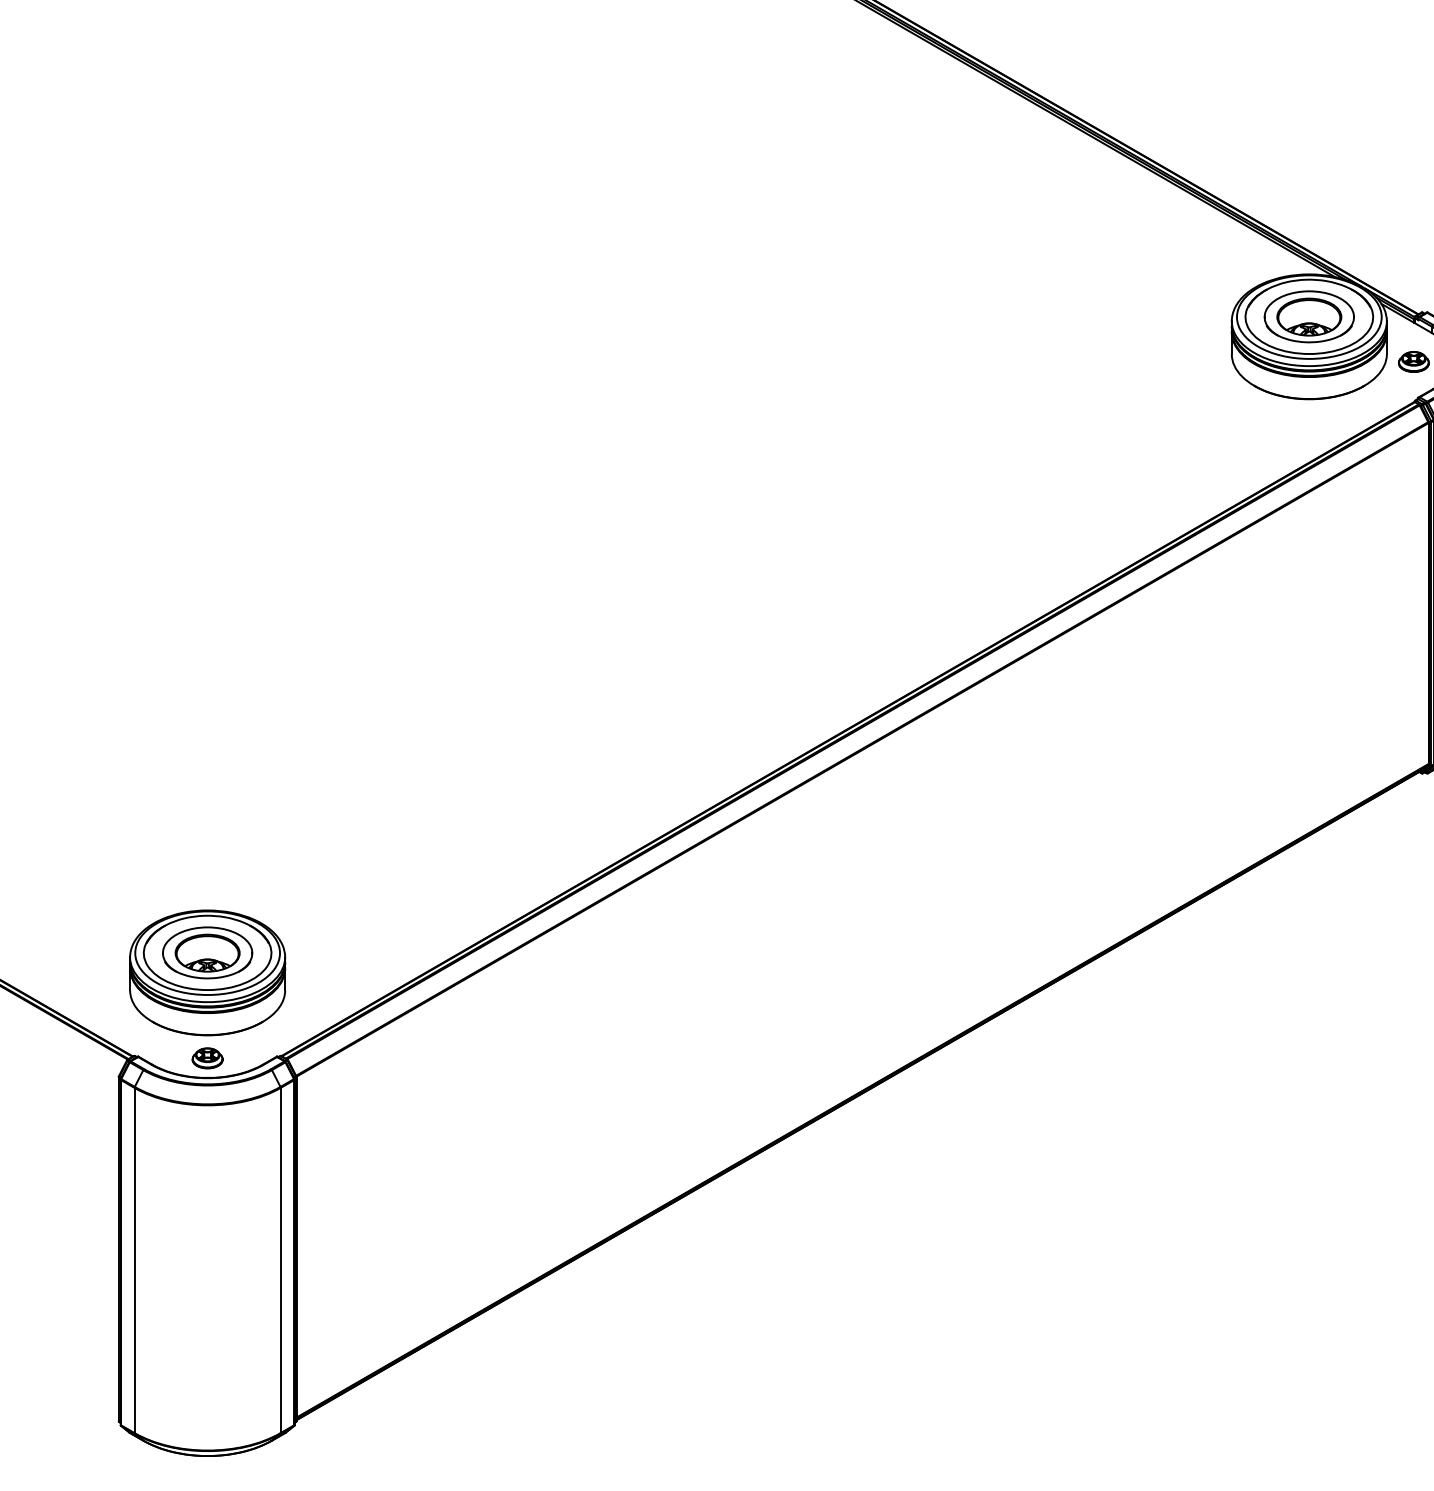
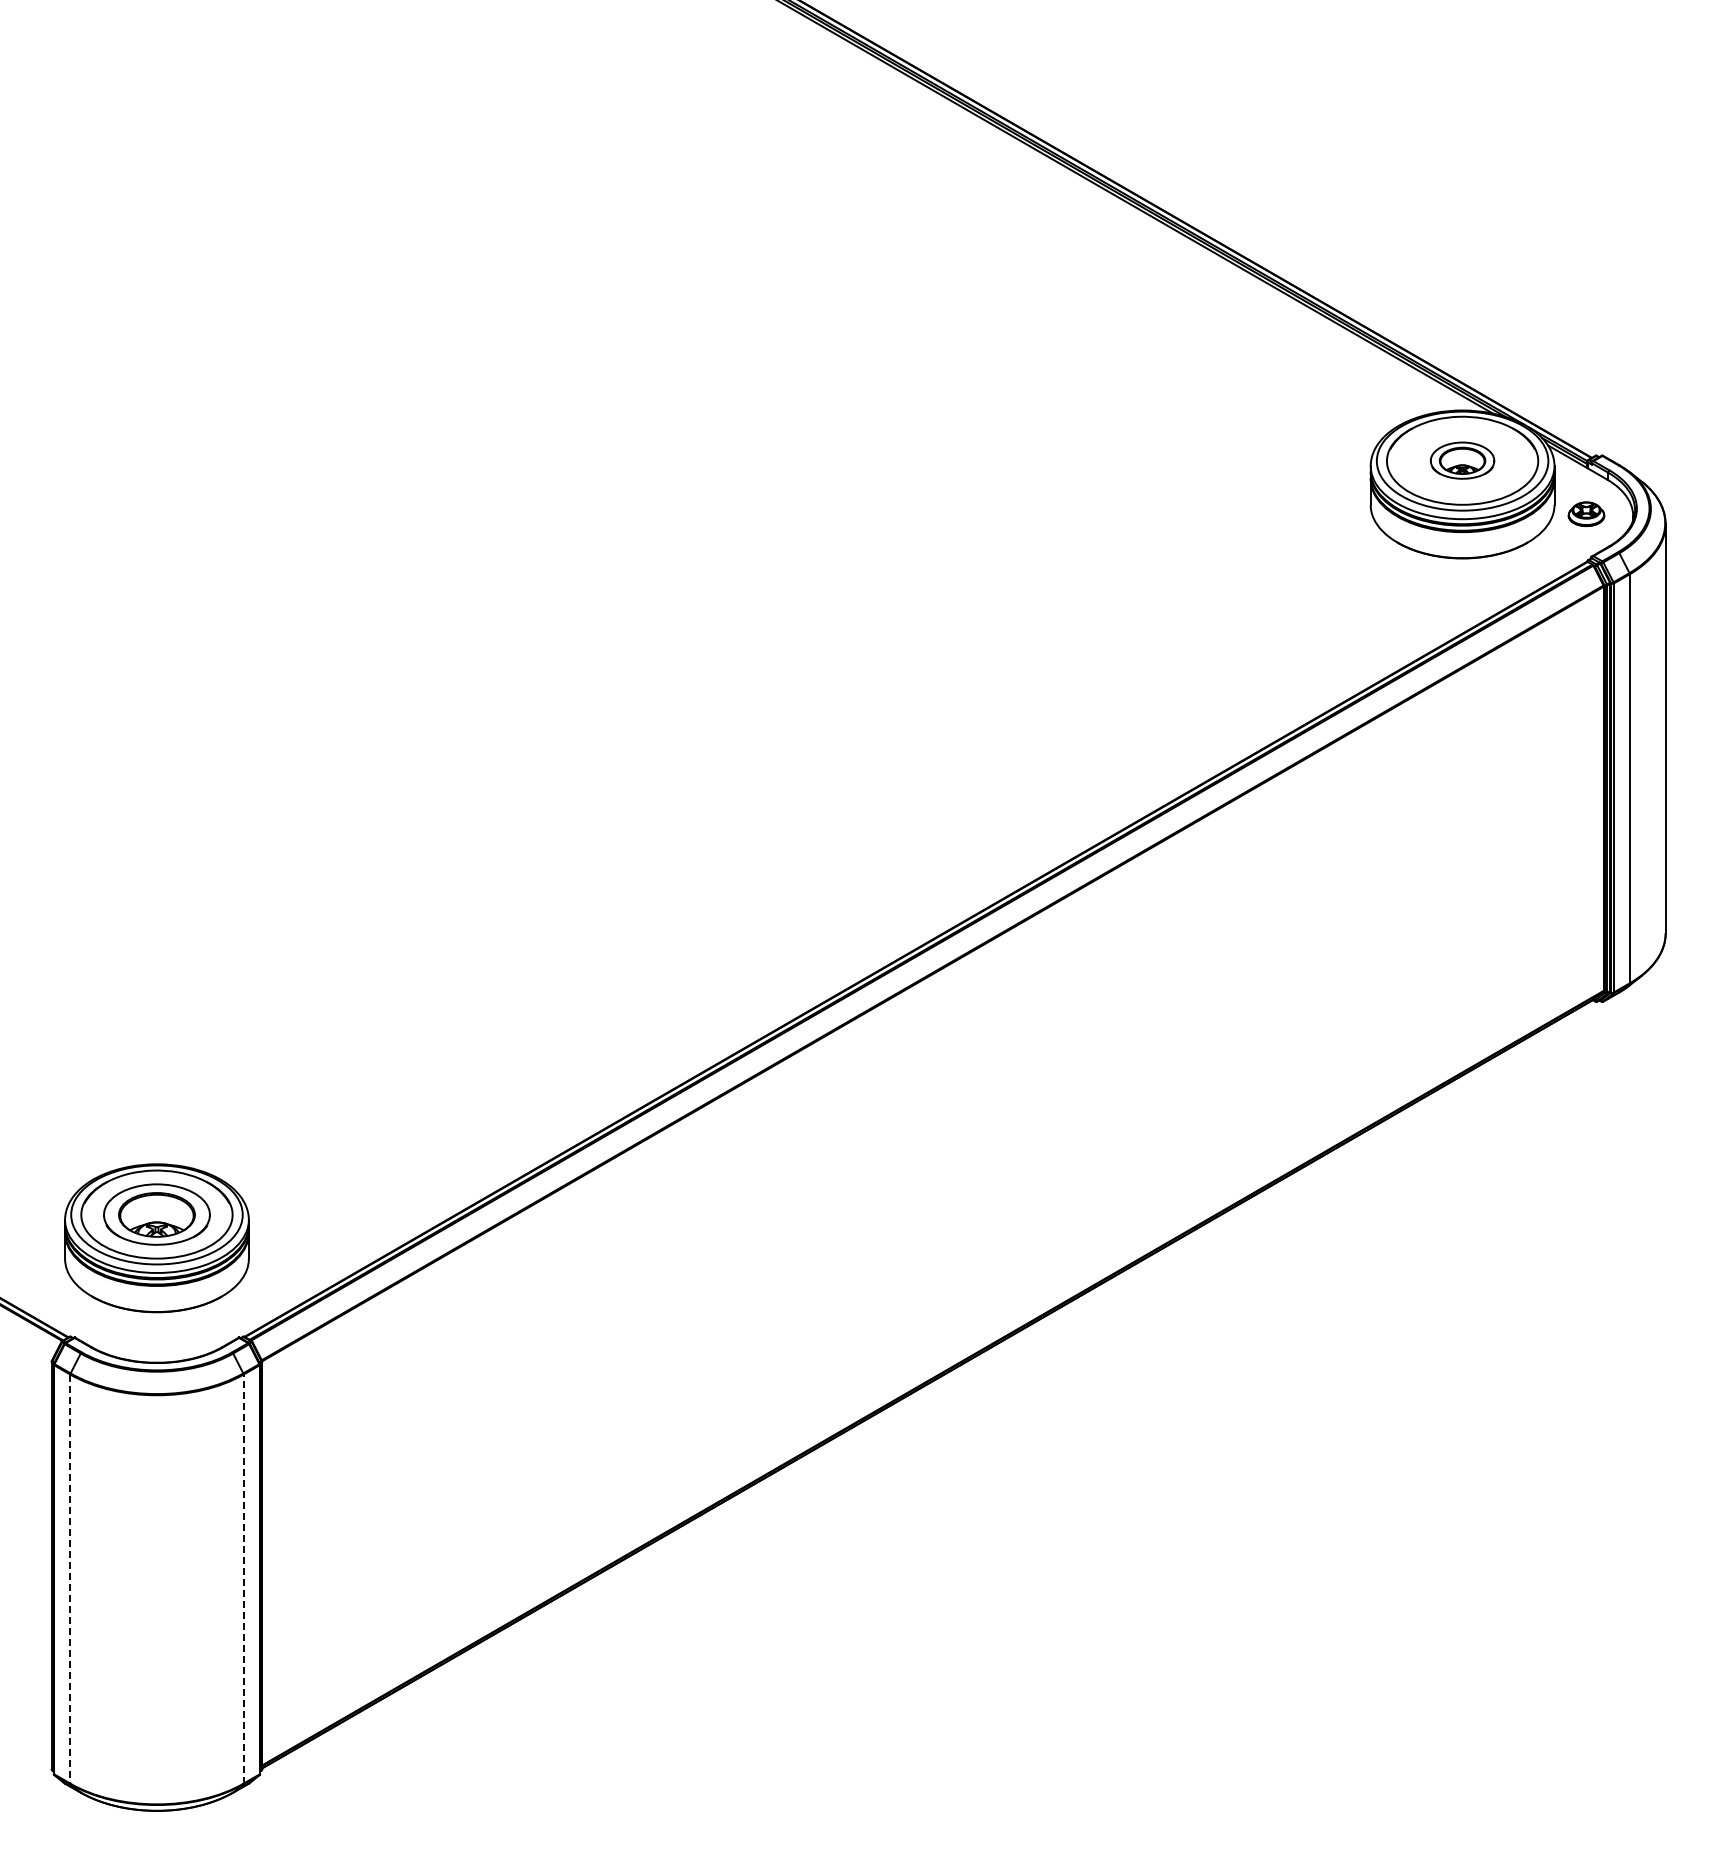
part: (1309, 316) -> (1462, 460), size x0.6
part: (207, 1058) -> (156, 1339), removed
line: (134, 1260) -> (70, 1579), solid -> dashed
line: (280, 1260) -> (243, 1579), solid -> dashed

